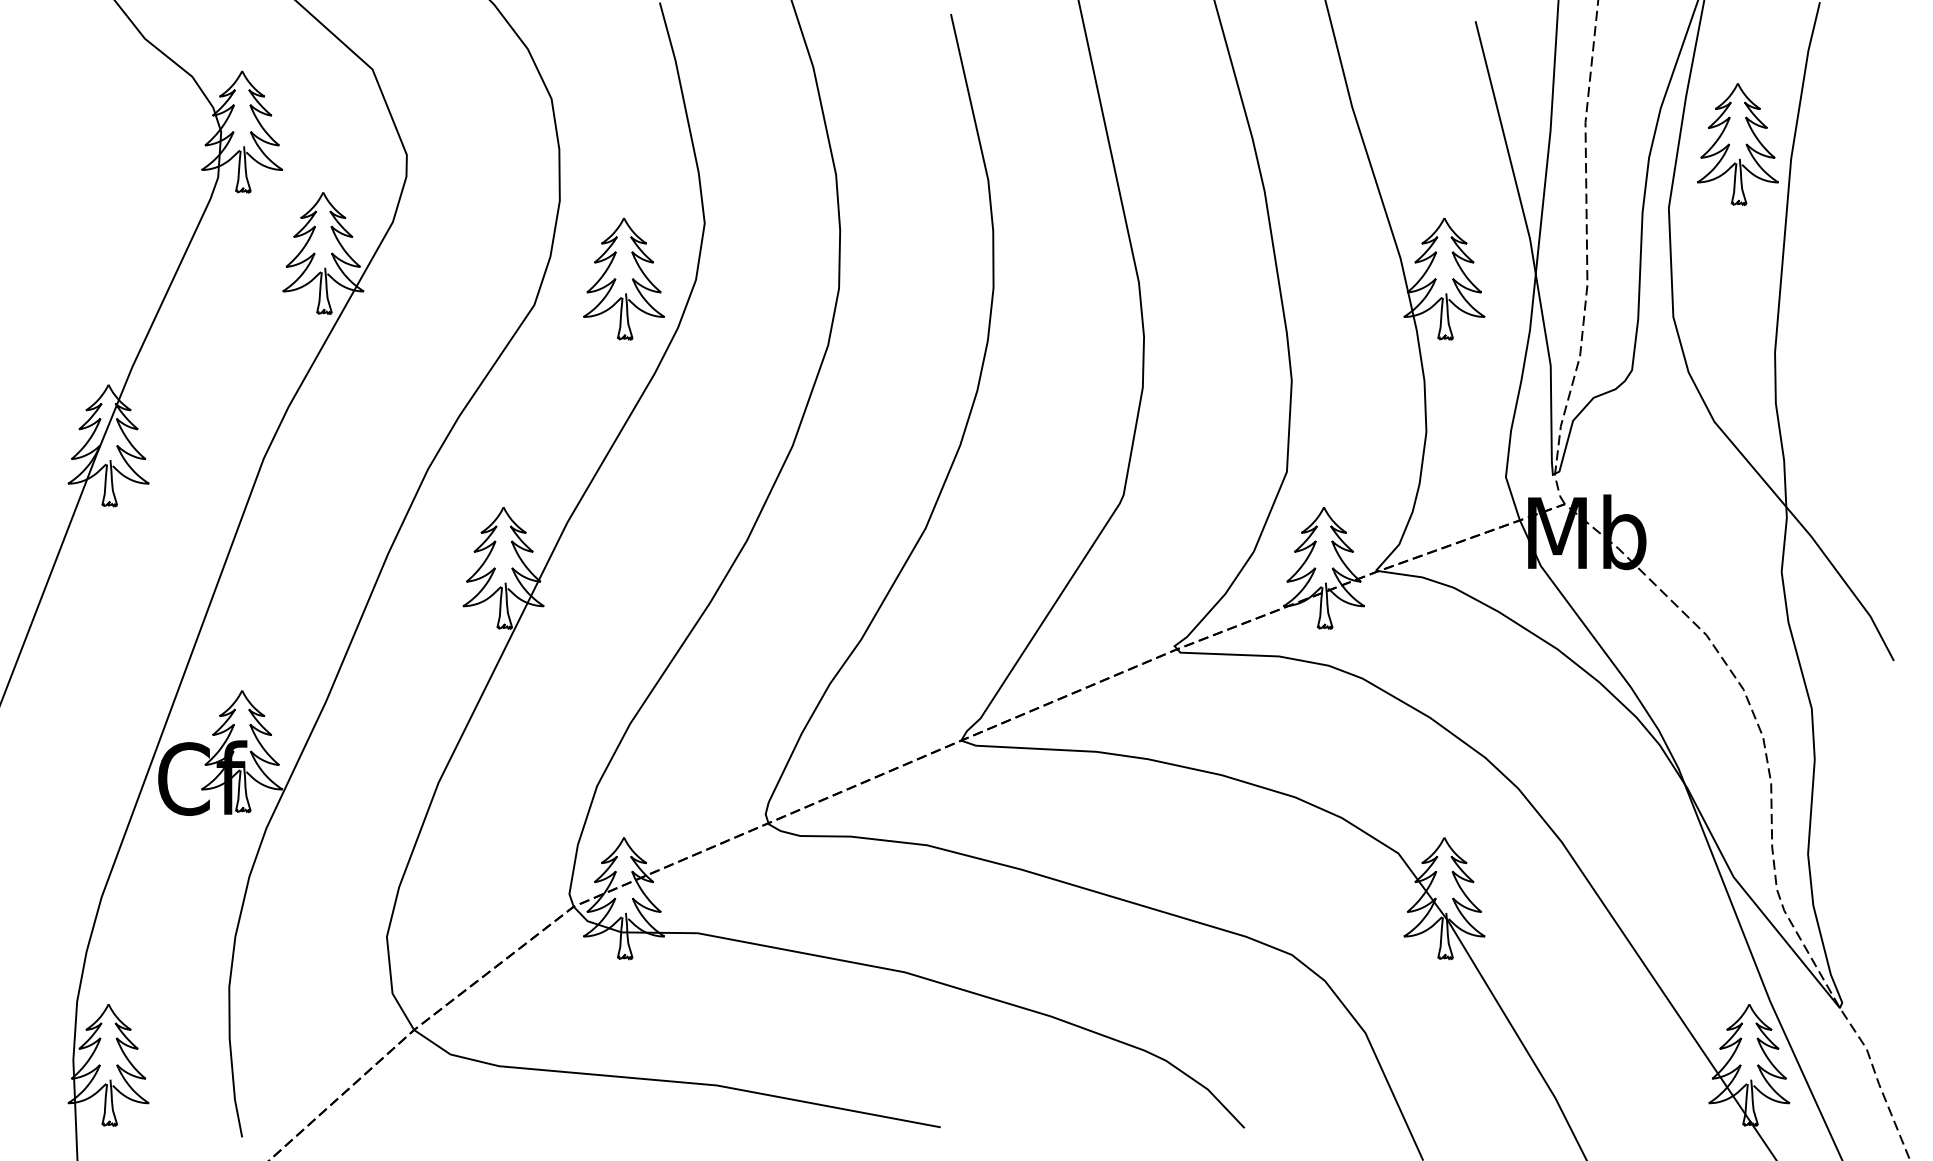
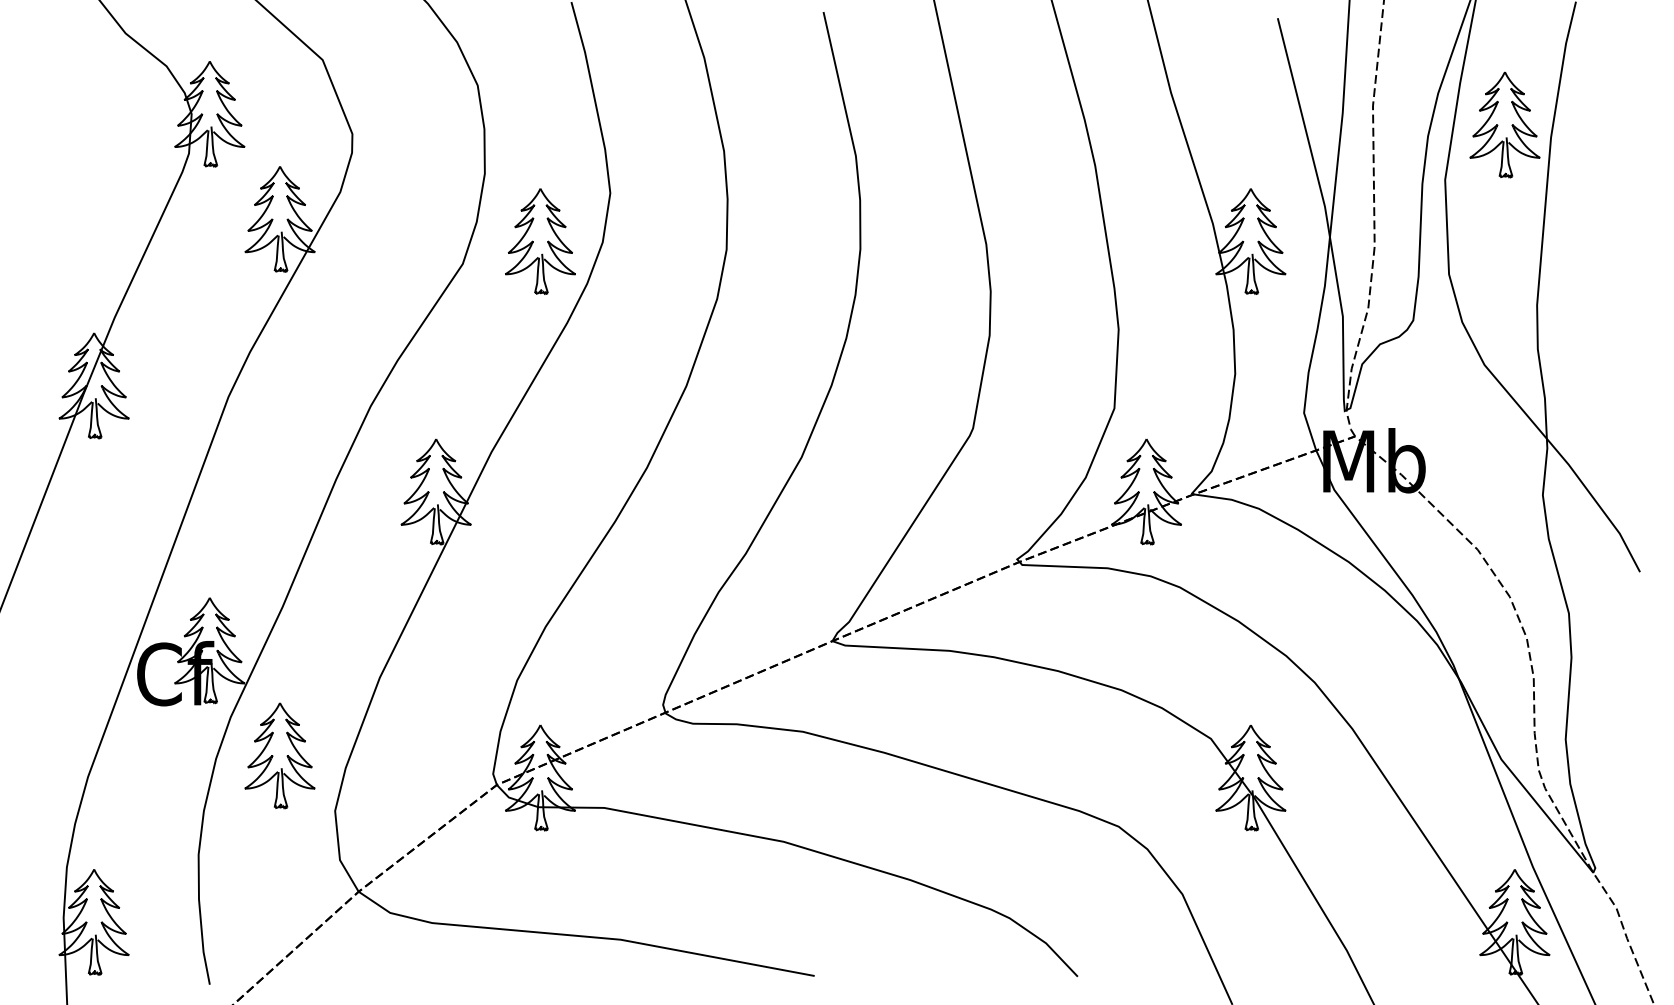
part: (323, 872) -> (280, 755), added

